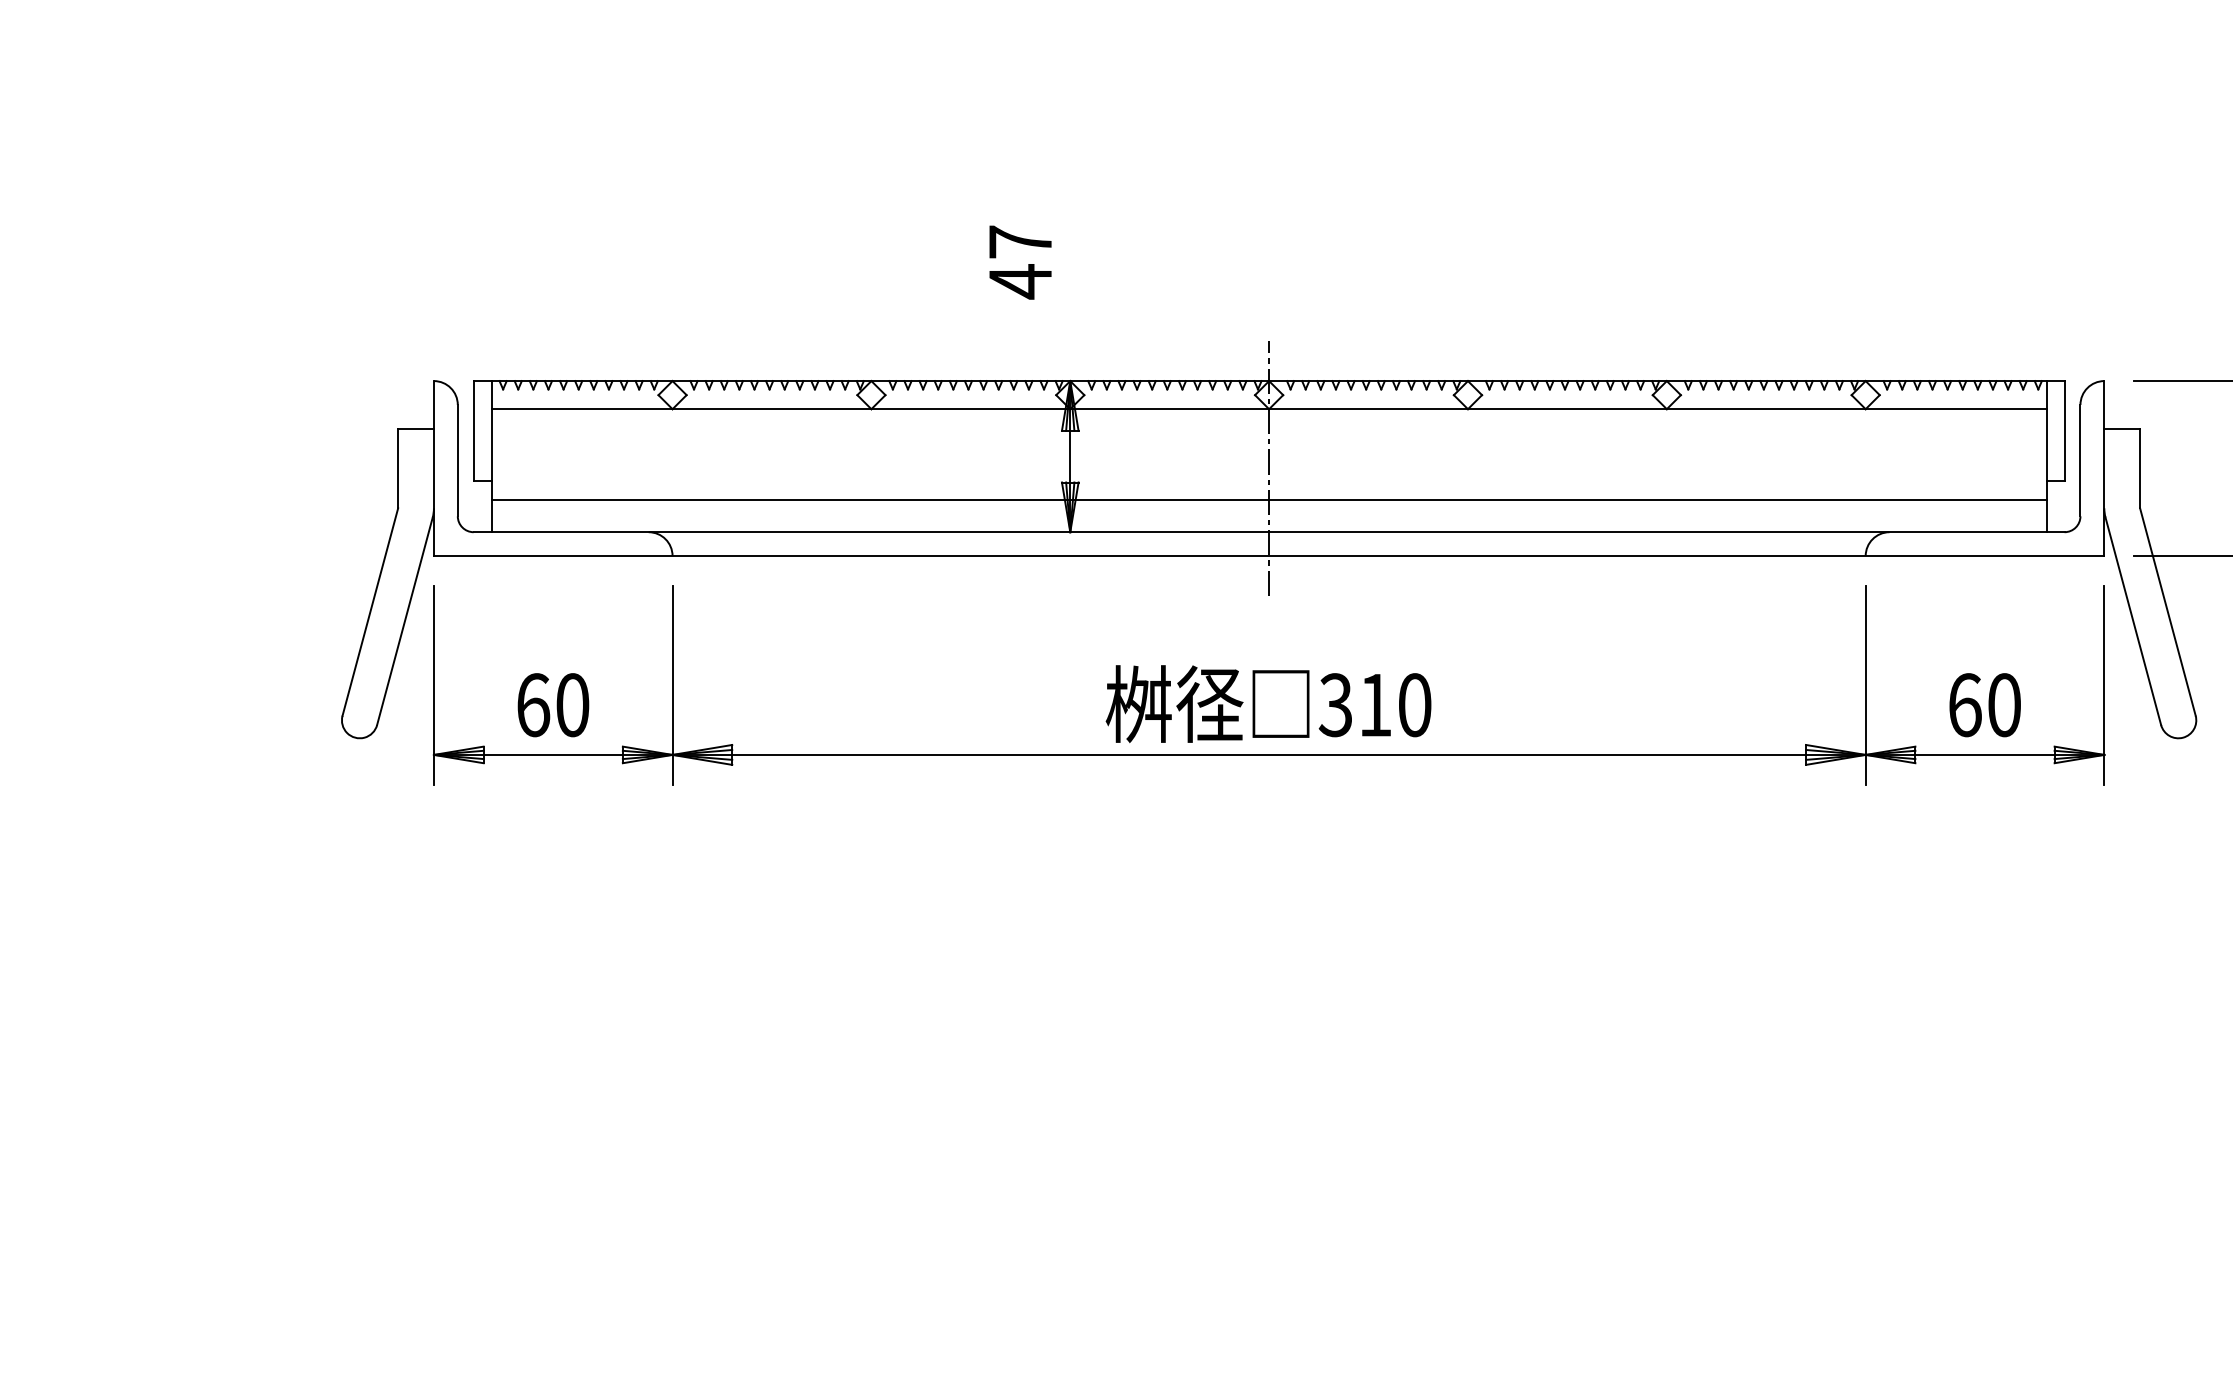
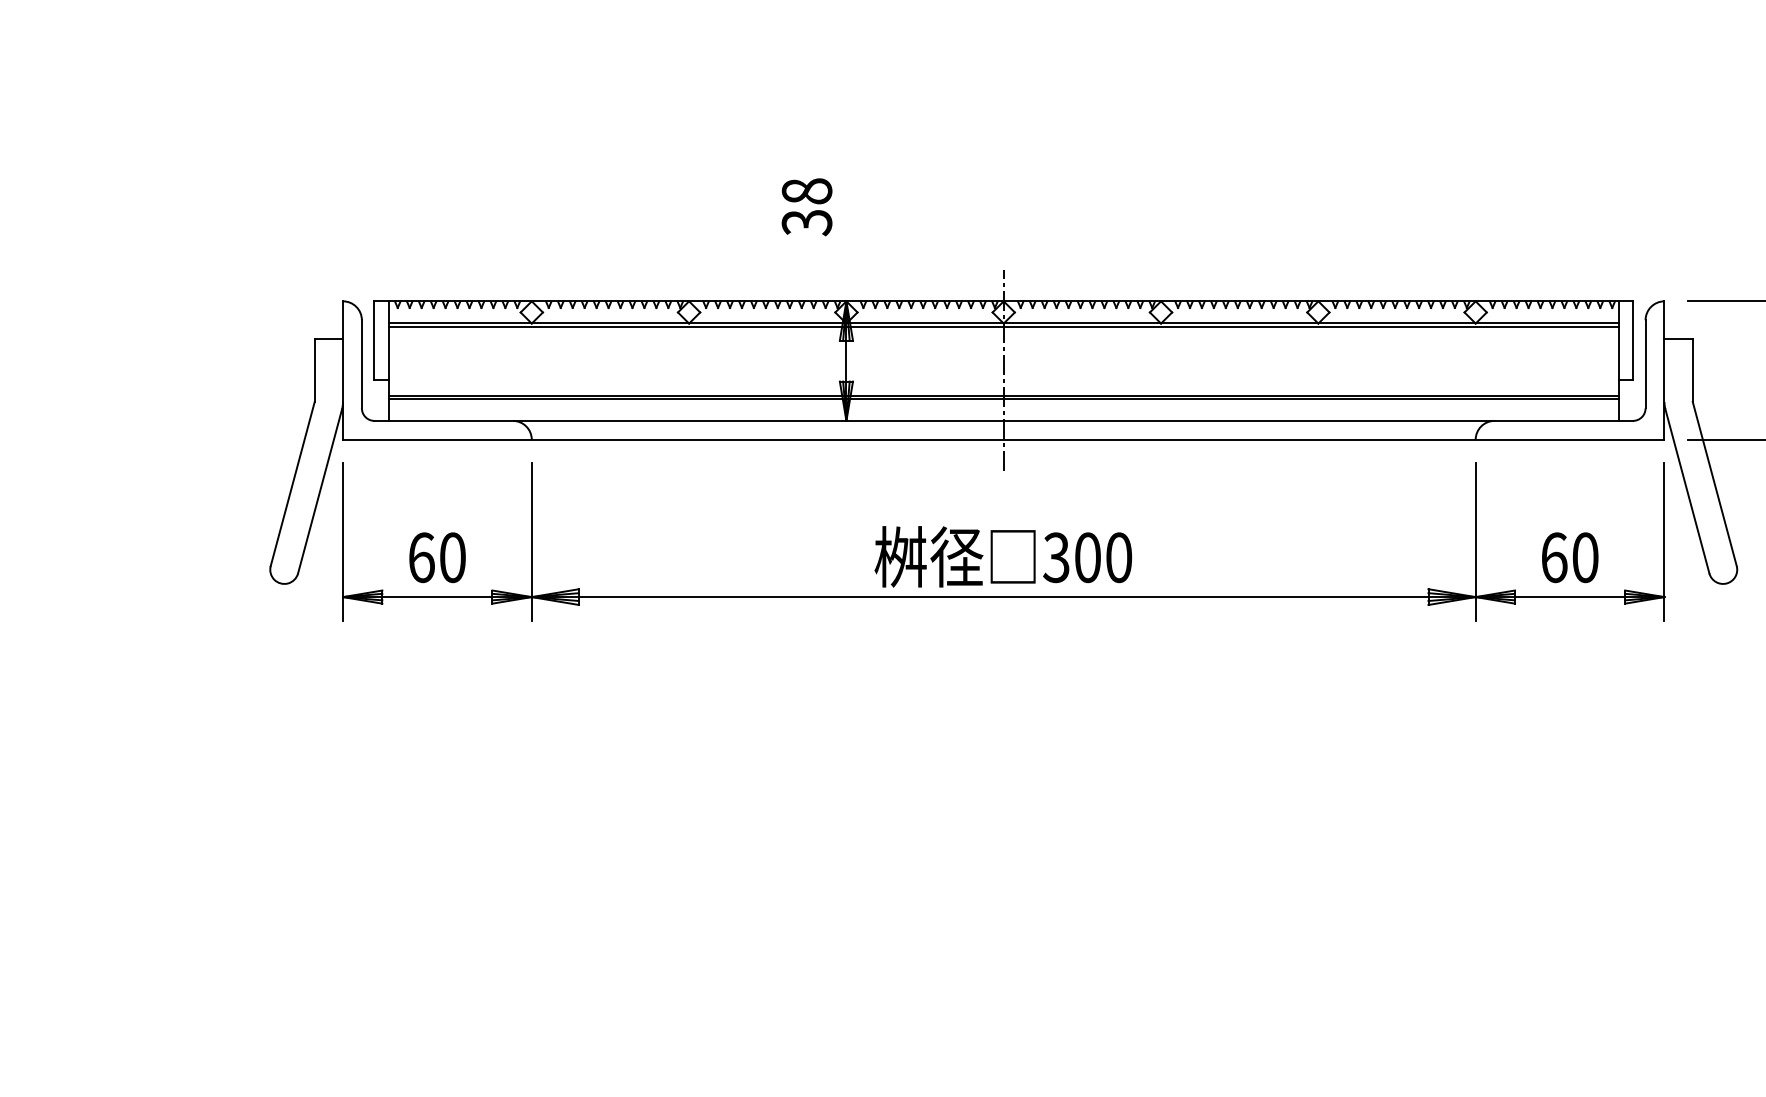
text: (1020, 262) -> (807, 207), 47 -> 38
line: (1268, 412) -> (1003, 326), added
line: (1268, 504) -> (1003, 398), added
text: (1375, 705) -> (1087, 557), 310 -> 300

